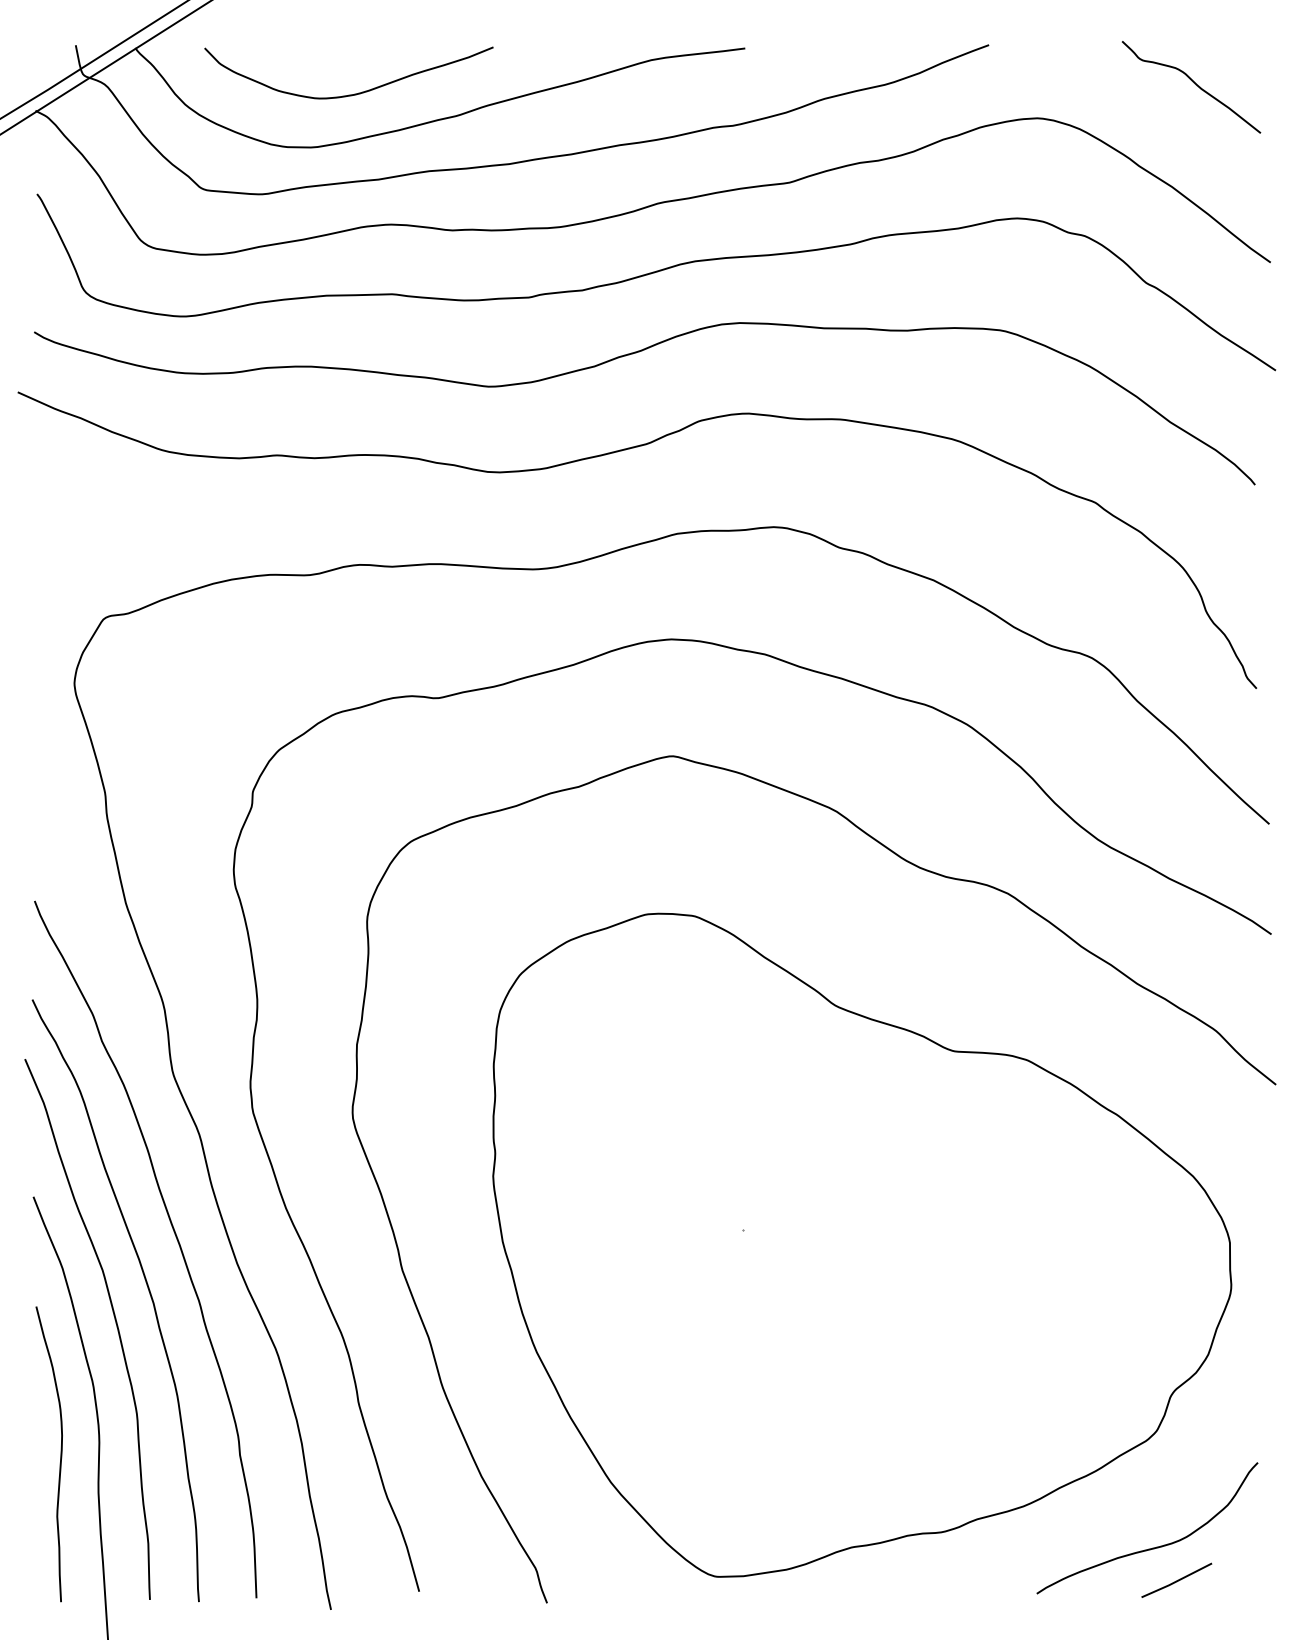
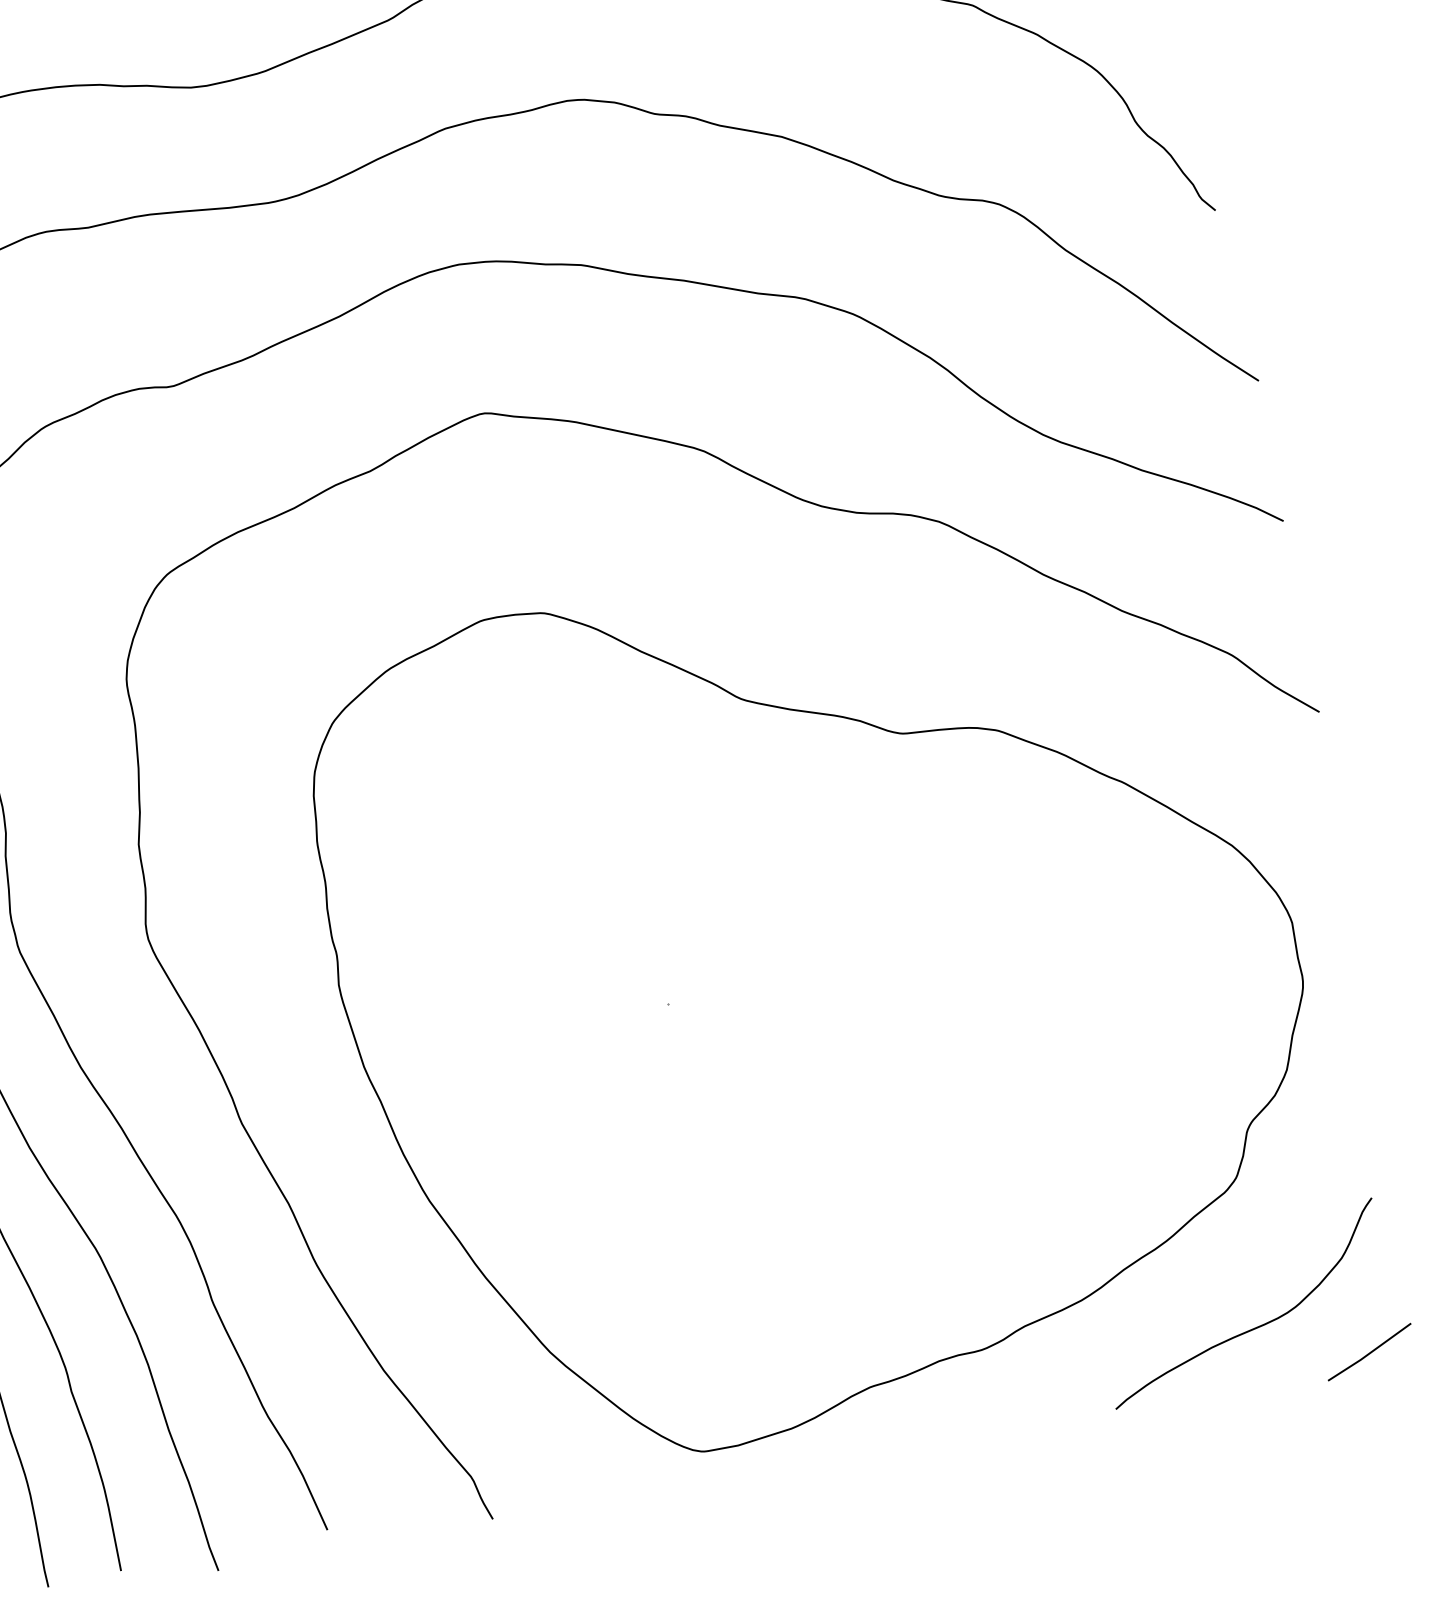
line: (1176, 1580) -> (1369, 1352), moved

